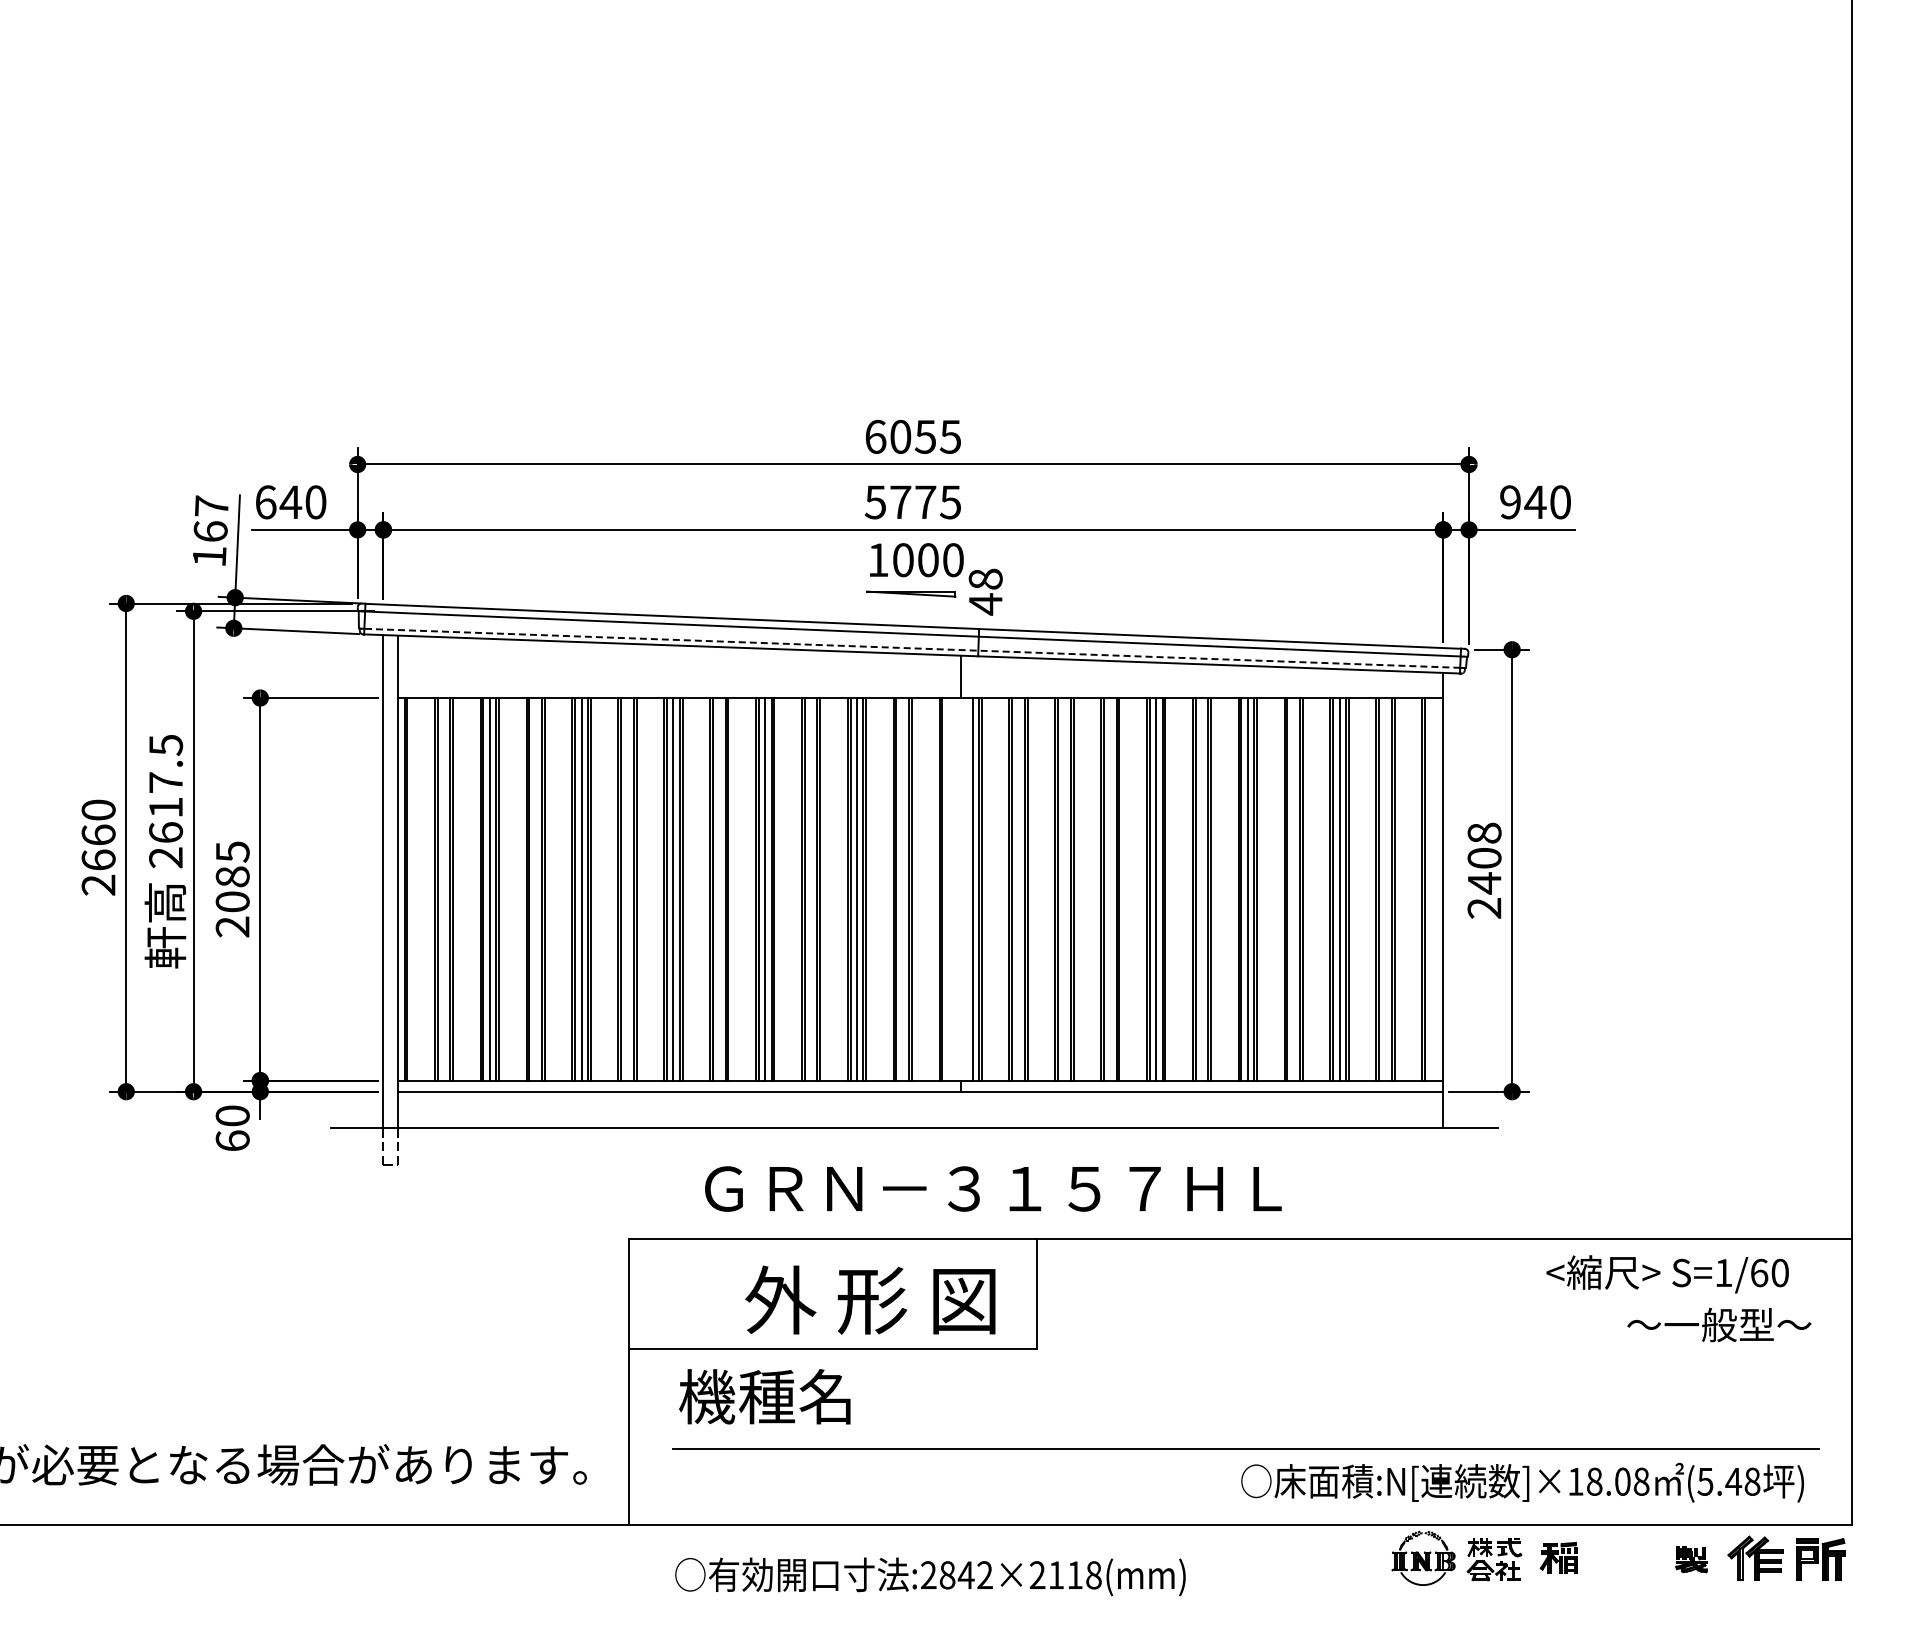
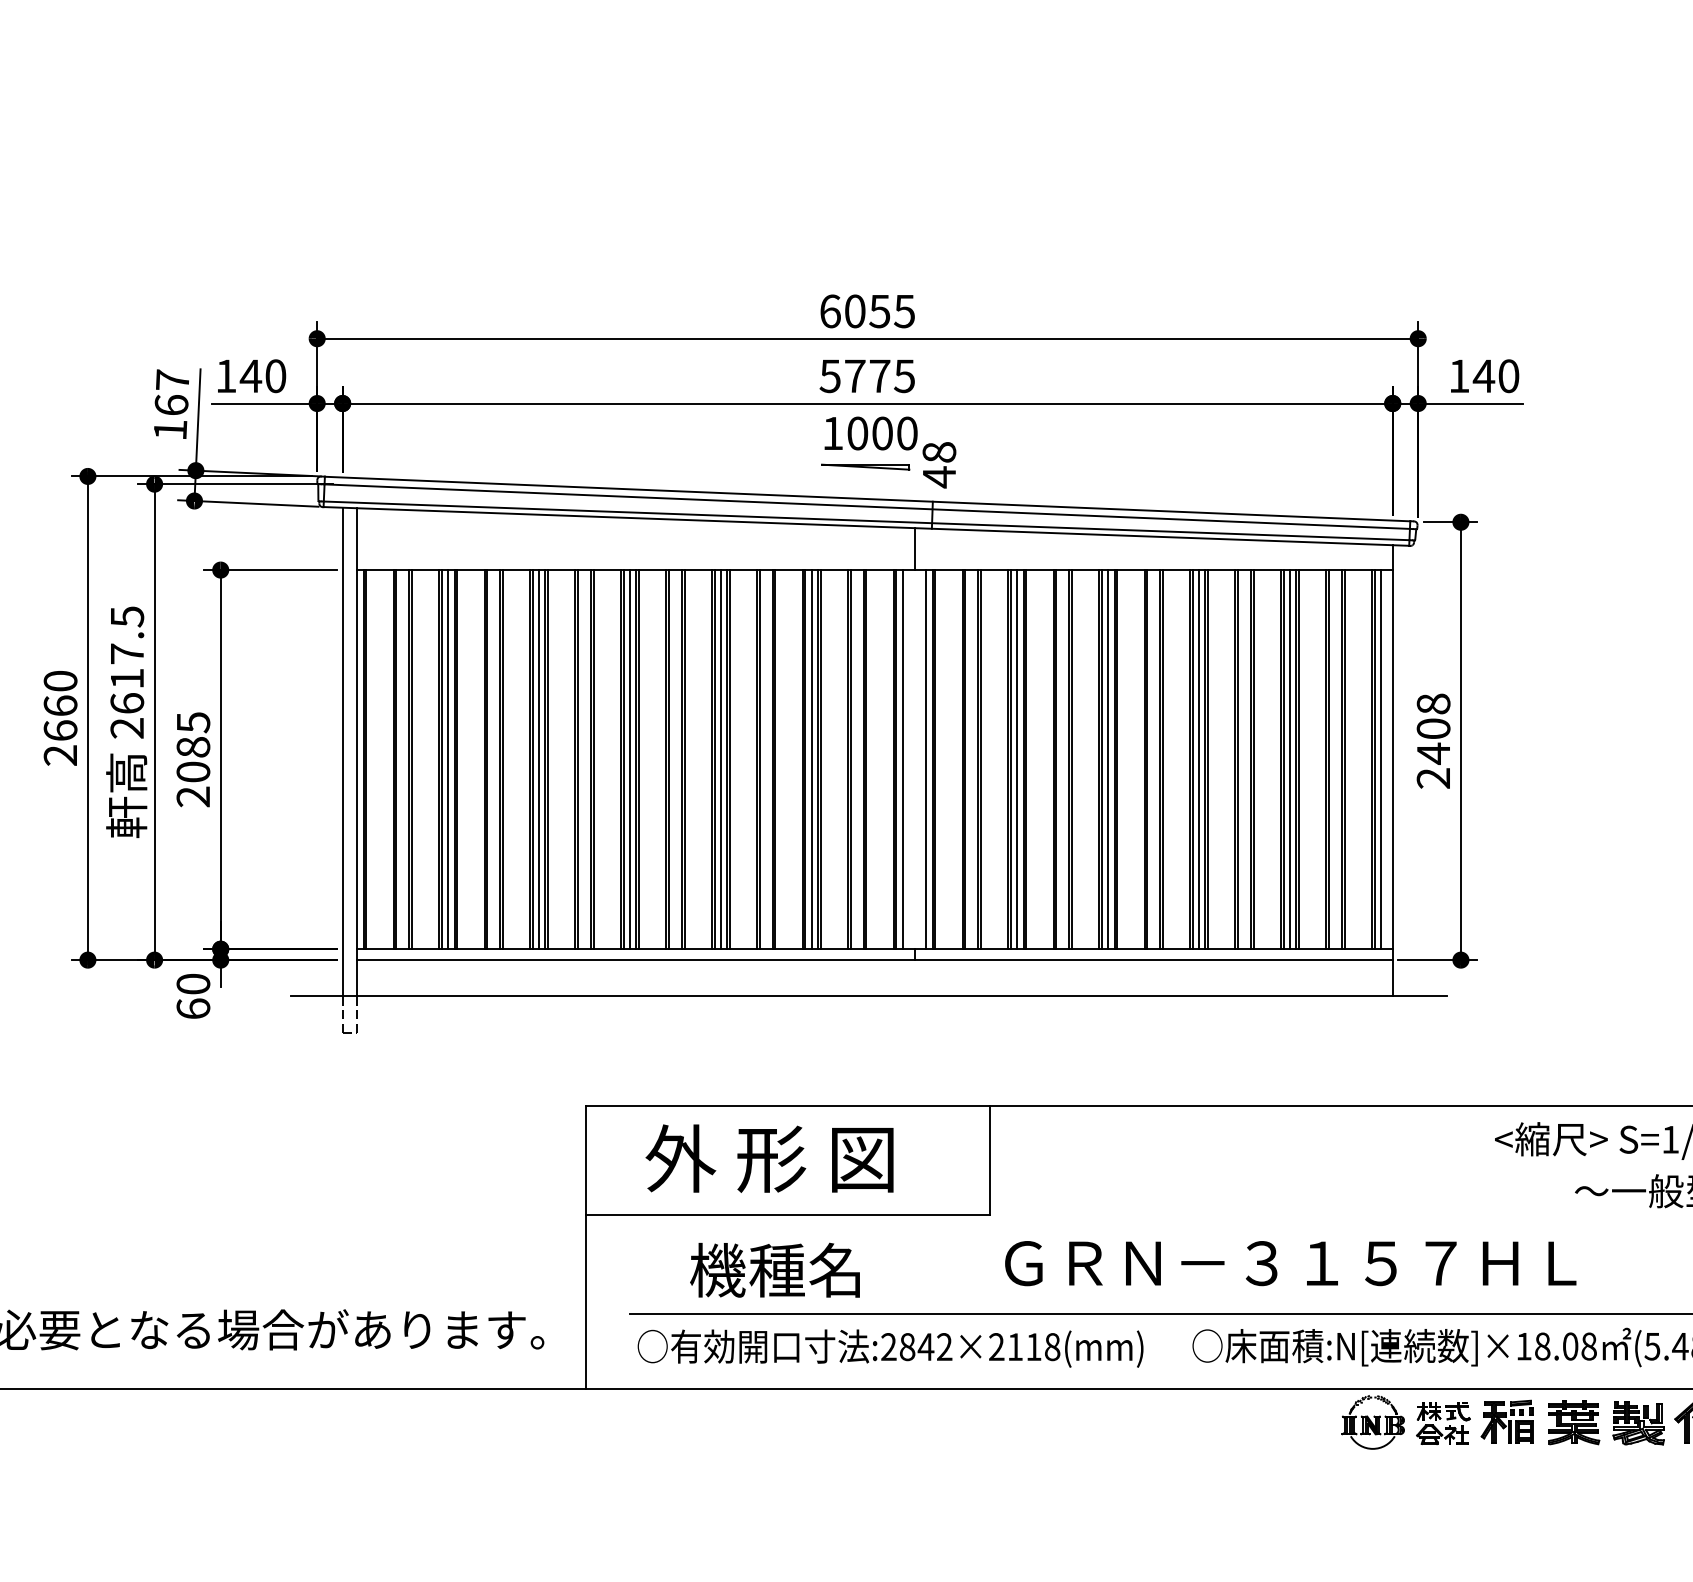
text: (266, 502) -> (226, 376), 640 -> 140
text: (1510, 502) -> (1459, 376), 940 -> 140
line: (911, 648) -> (865, 521), dashed -> solid
line: (948, 889) -> (902, 759), added
line: (1064, 889) -> (1017, 759), added
line: (1431, 889) -> (1381, 759), added
text: (993, 1188) -> (1290, 1263), moved
text: (870, 1299) -> (769, 1158), moved
text: (764, 1396) -> (774, 1269), moved
part: (1558, 1557) -> (1506, 1421), size x1.43
part: (1626, 1558) -> (1574, 1422), added
part: (1691, 1559) -> (1638, 1423), size x1.67
text: (930, 1576) -> (890, 1348), moved

